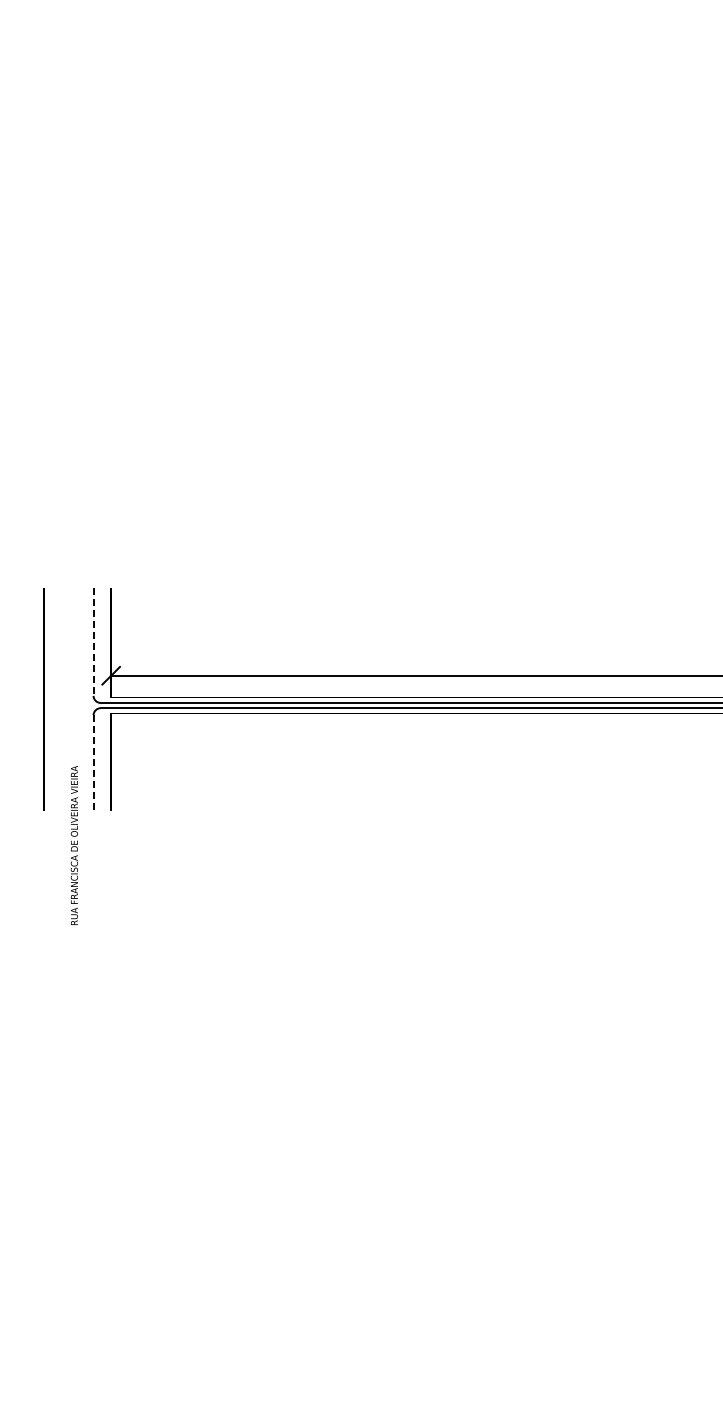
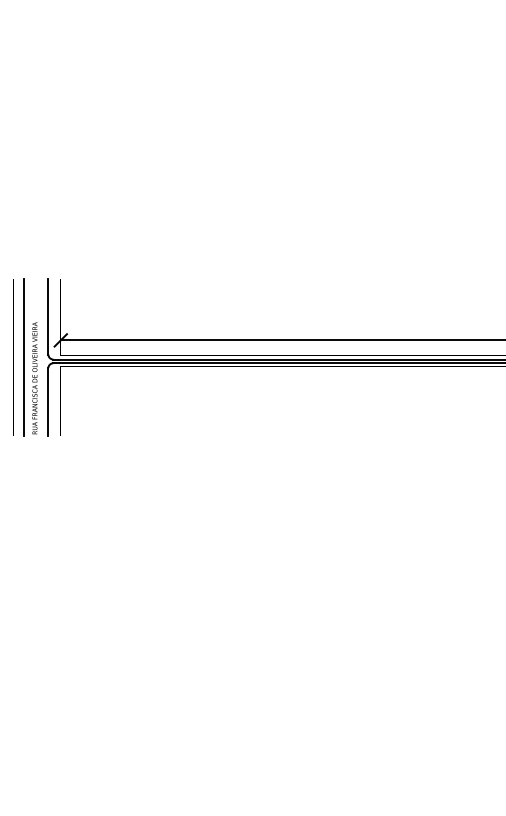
line: (93, 642) -> (48, 316), dashed -> solid
line: (58, 699) -> (23, 357), added
line: (93, 763) -> (48, 402), dashed -> solid
text: (73, 845) -> (34, 378), moved

